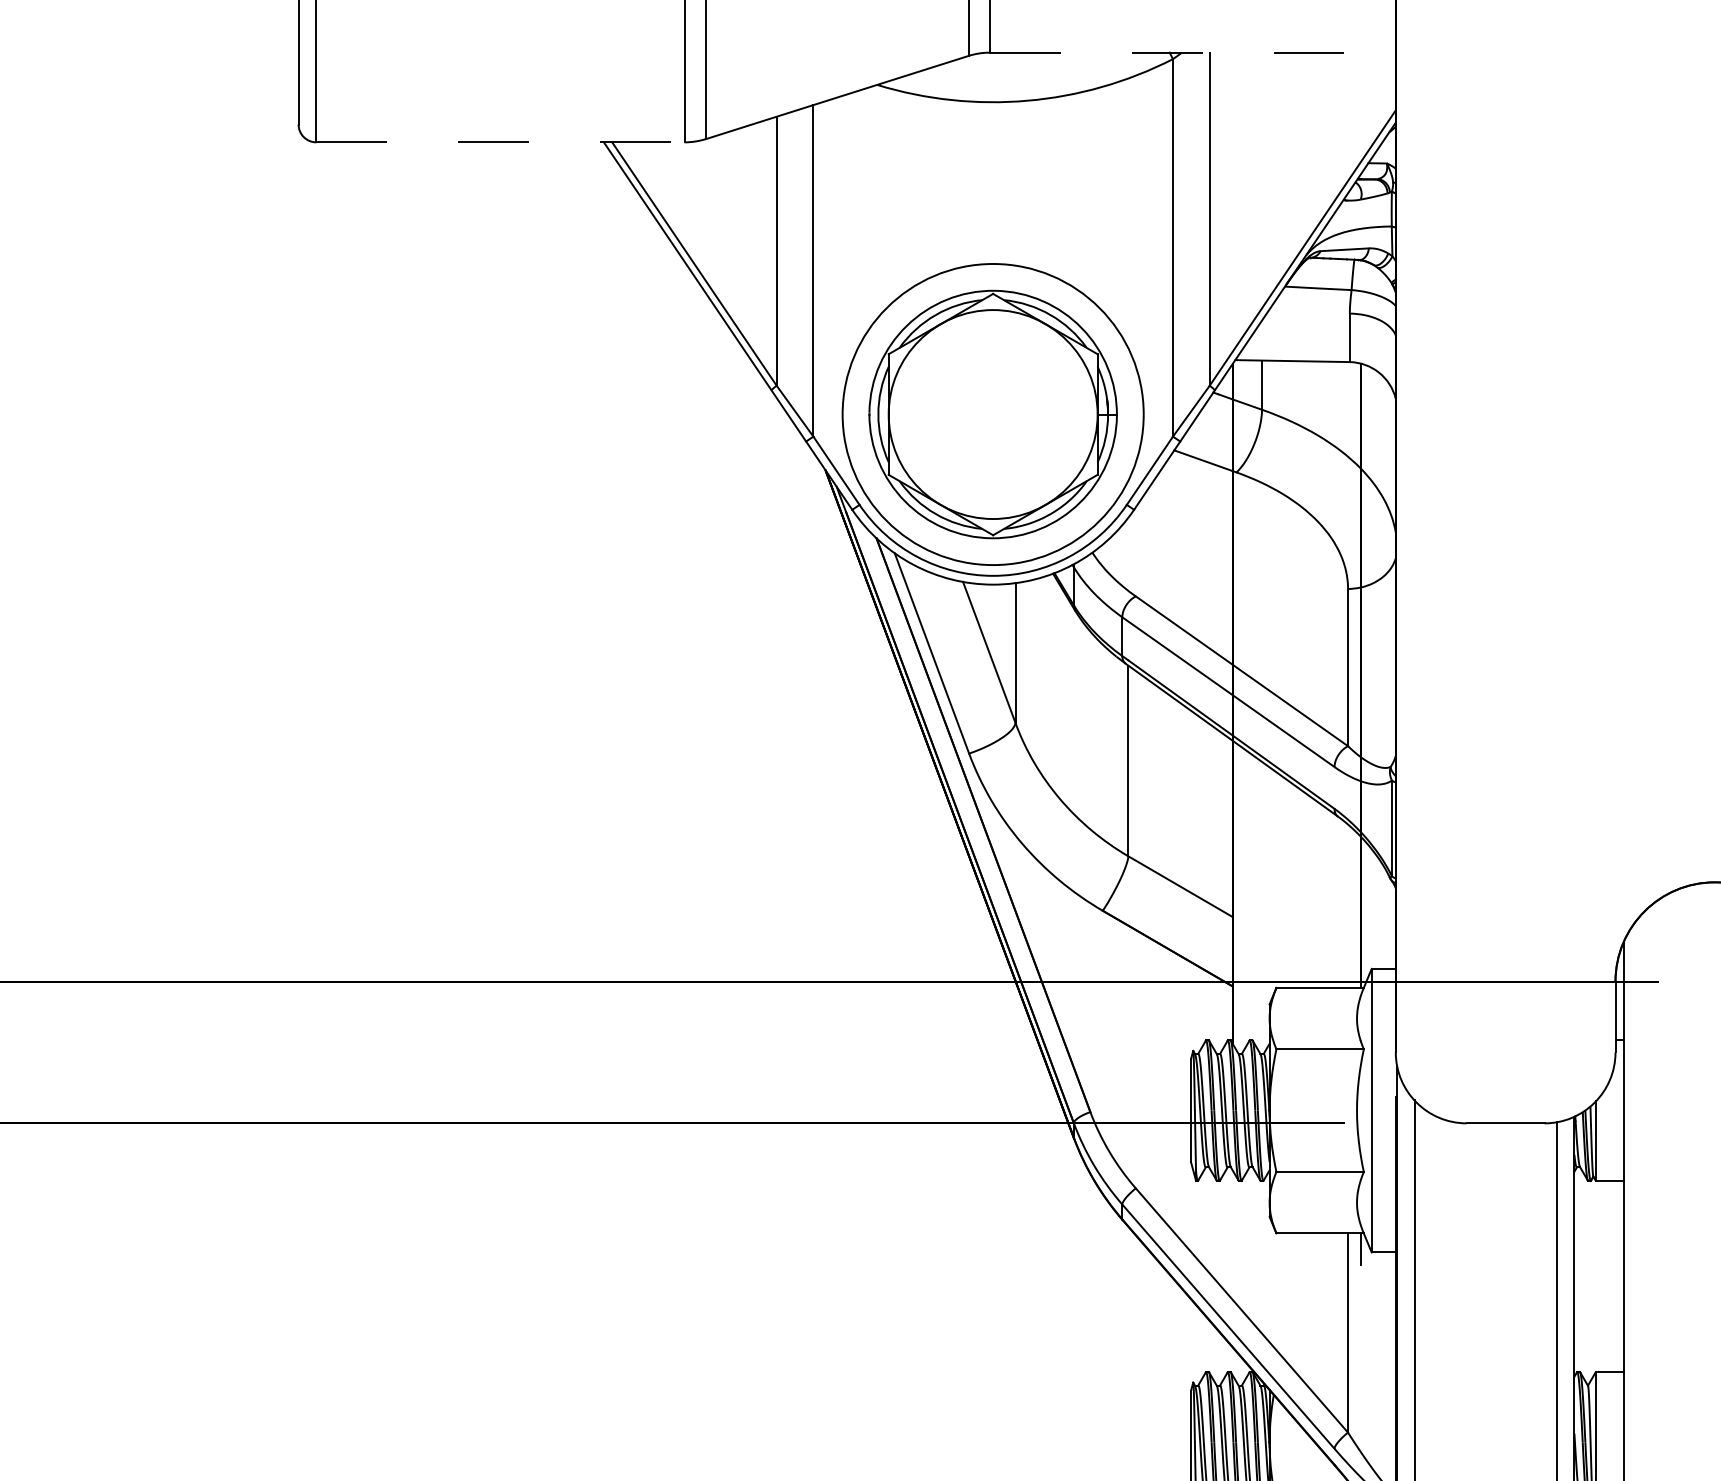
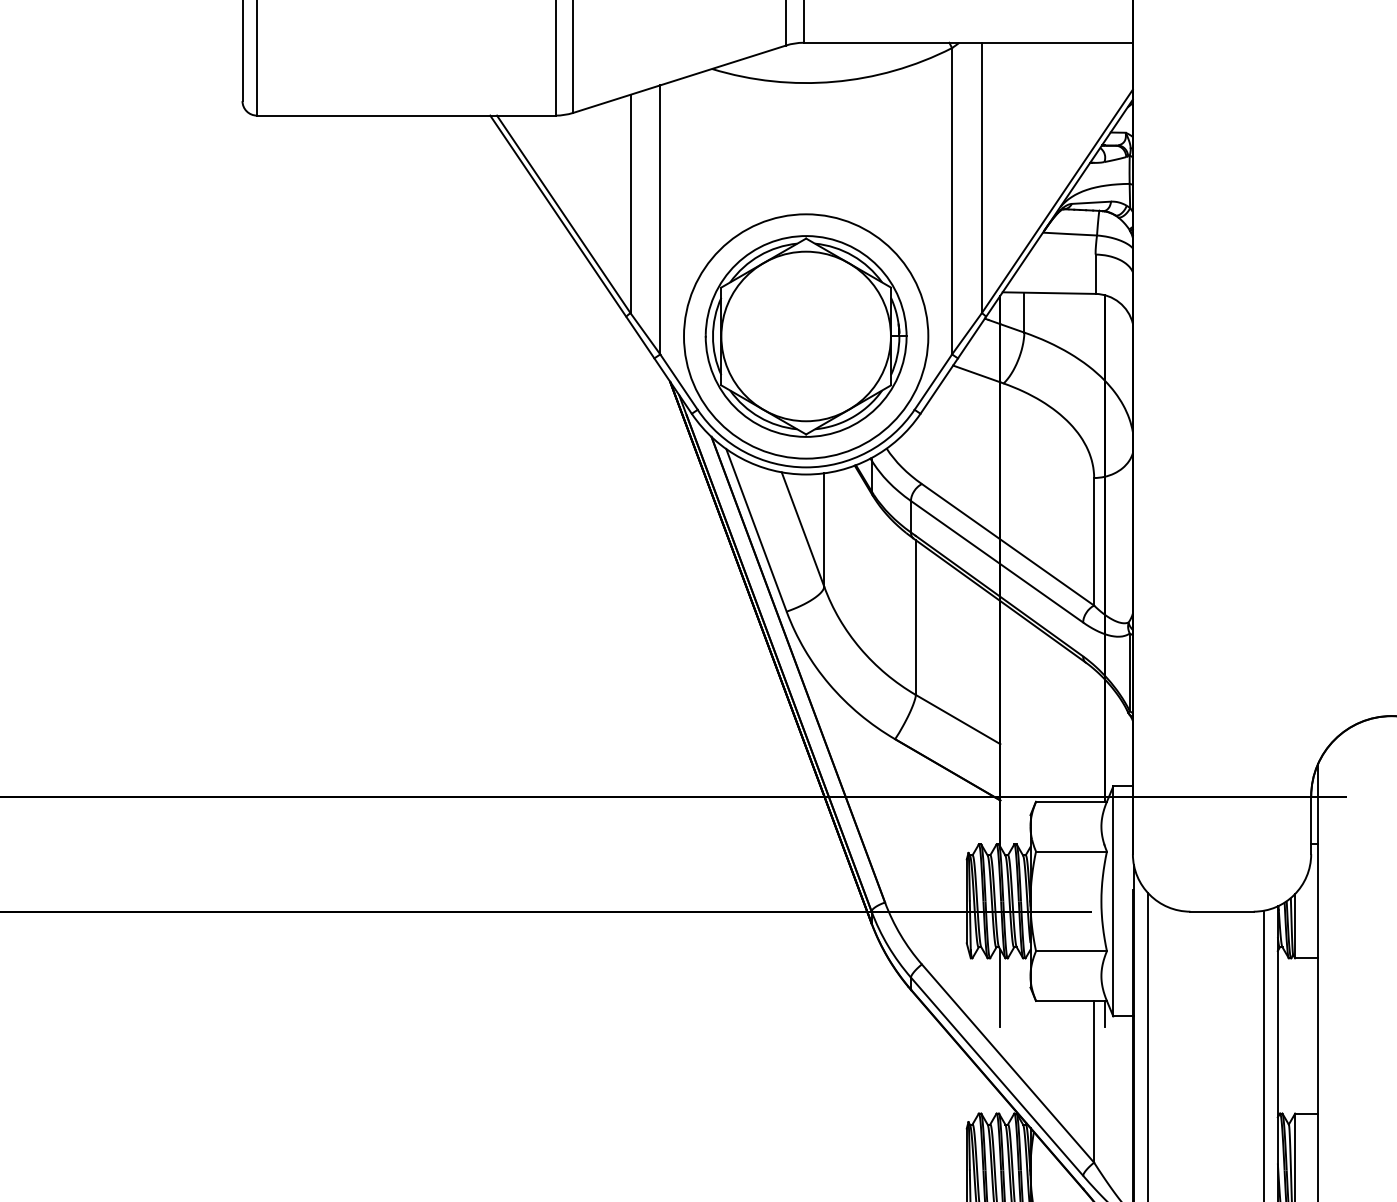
line: (1192, 52) -> (967, 42), dashed -> solid
line: (501, 142) -> (407, 115), dashed -> solid
line: (1232, 1217) -> (1000, 988), added

